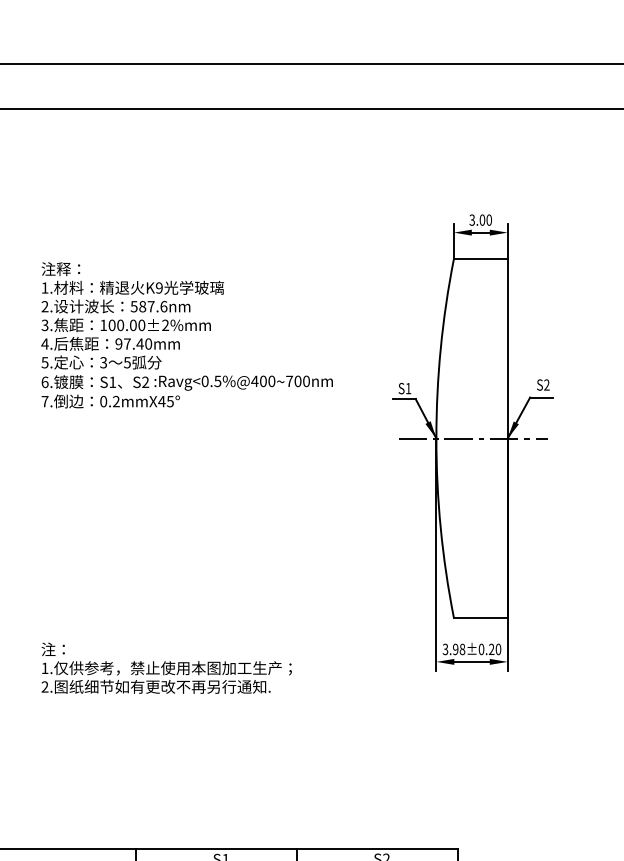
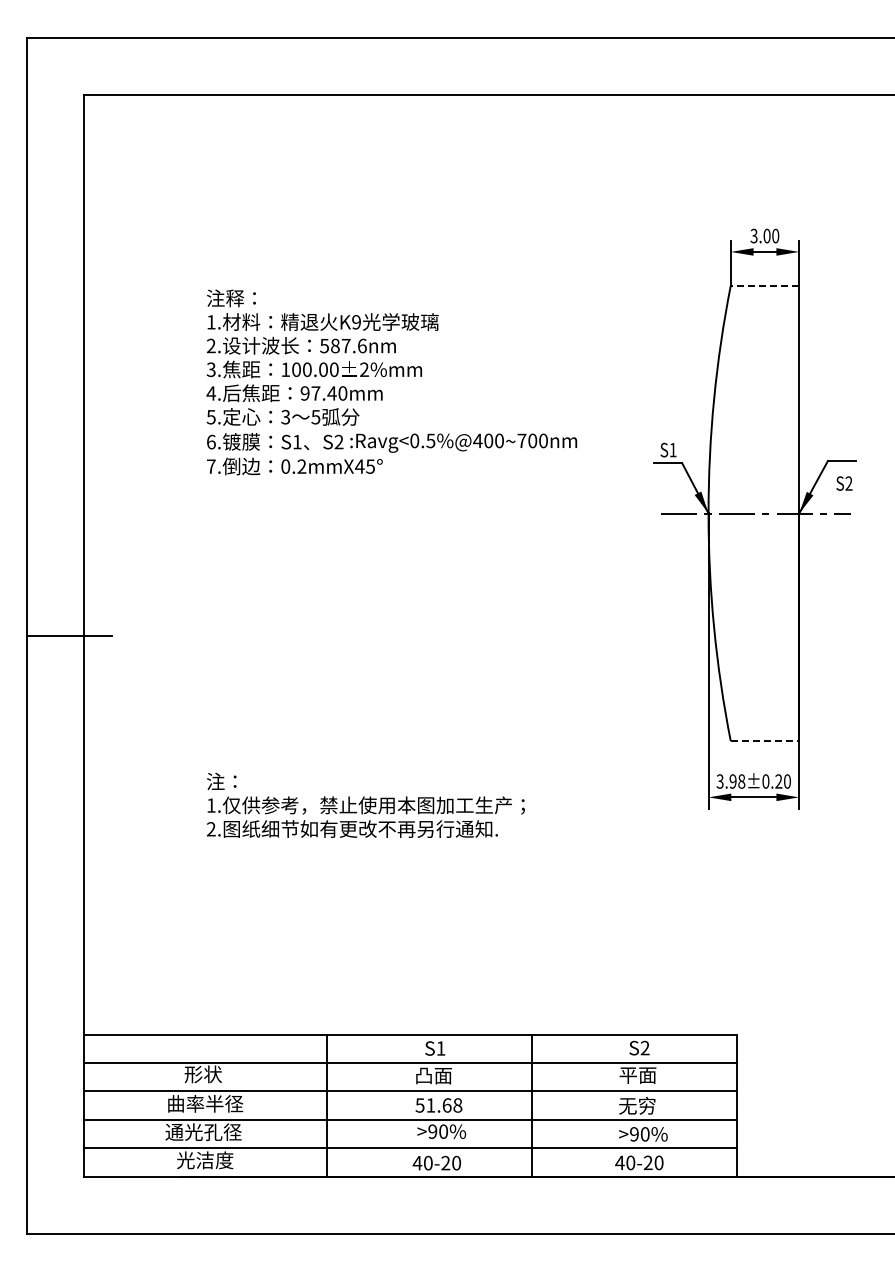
line: (480, 259) -> (764, 285), solid -> dashed
text: (543, 384) -> (844, 483), moved
line: (481, 617) -> (765, 741), solid -> dashed

